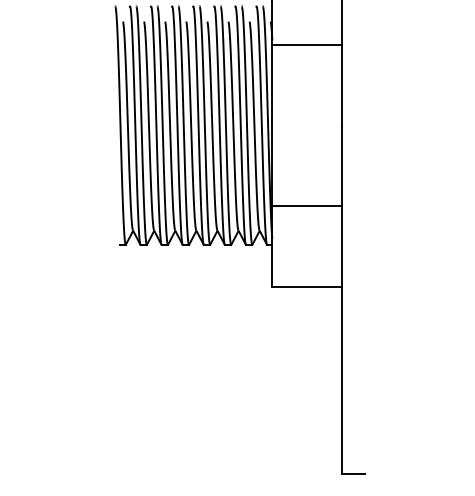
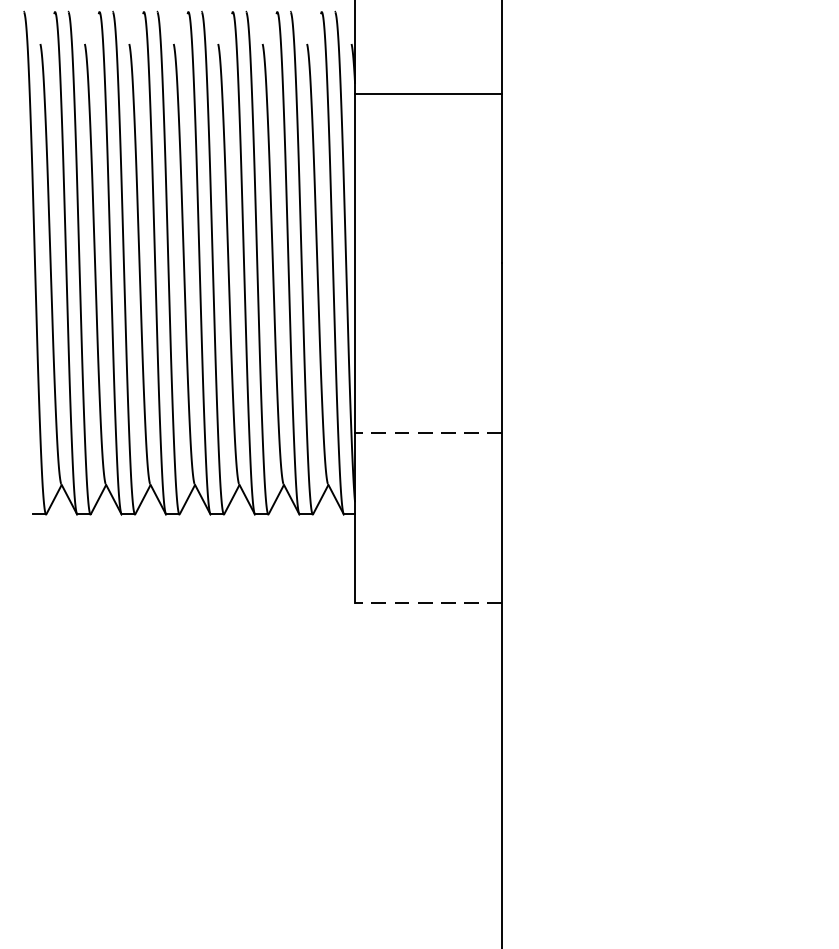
line: (307, 206) -> (429, 433), solid -> dashed
line: (307, 286) -> (429, 602), solid -> dashed

